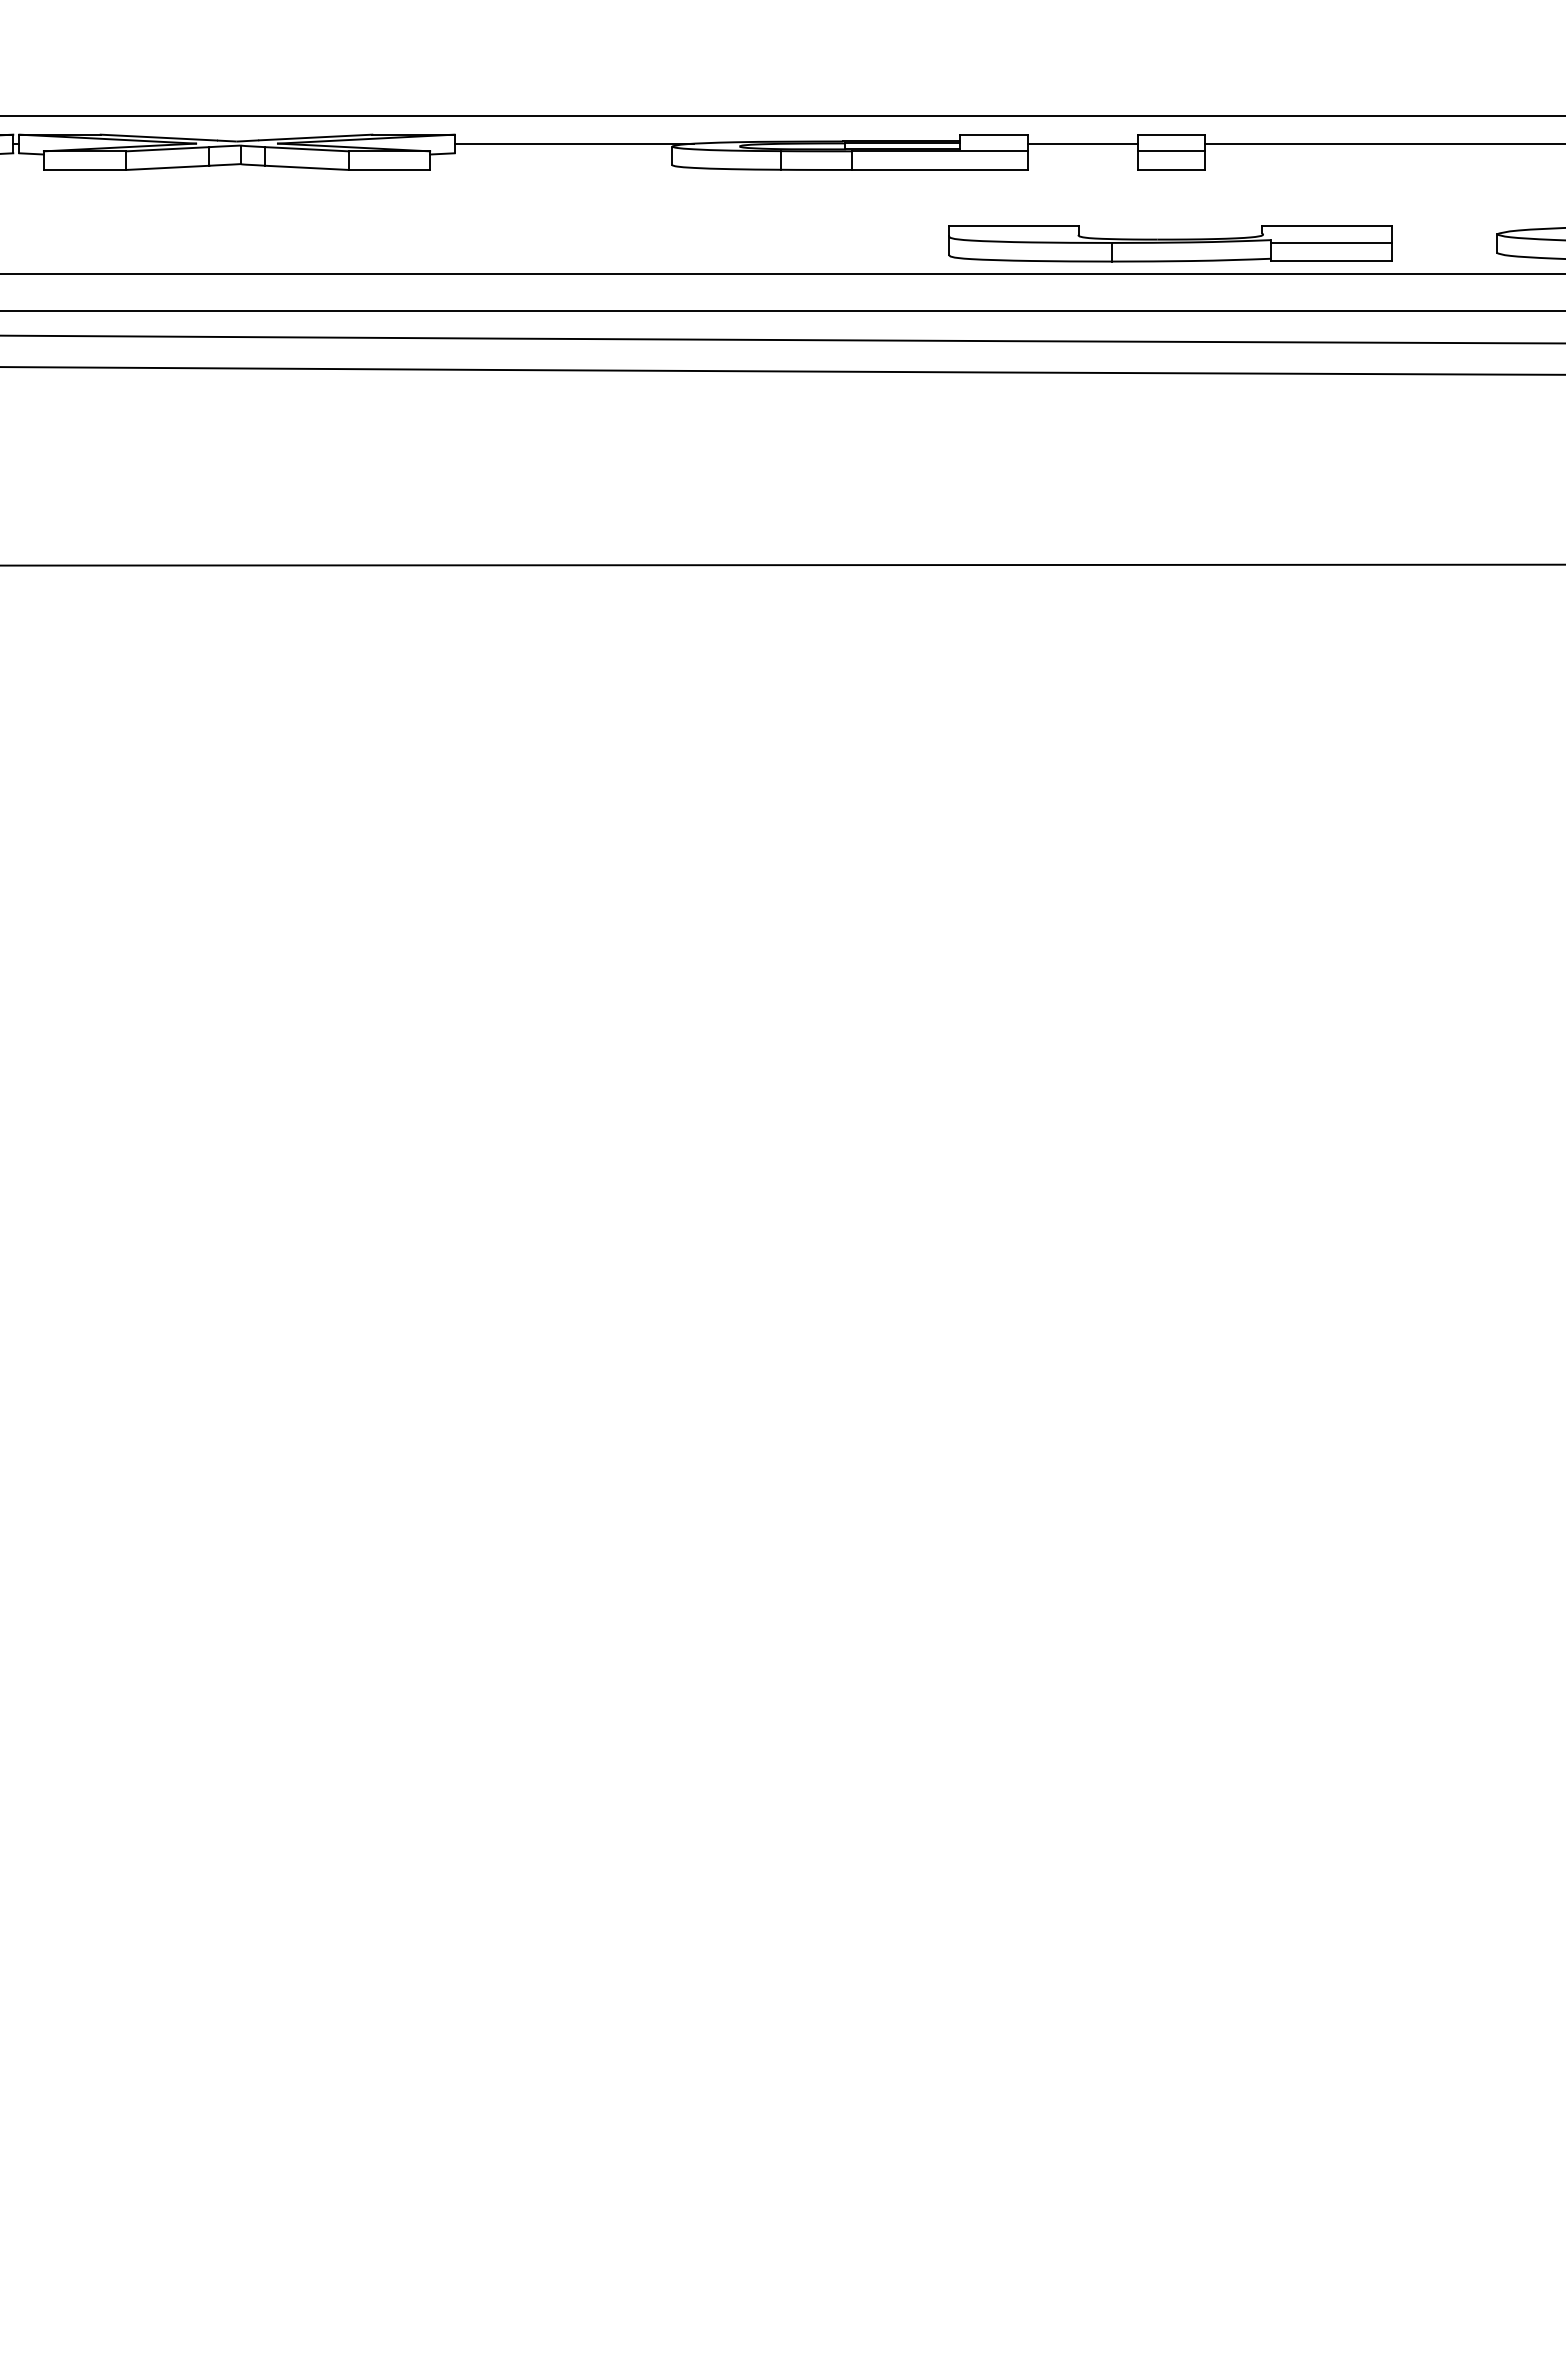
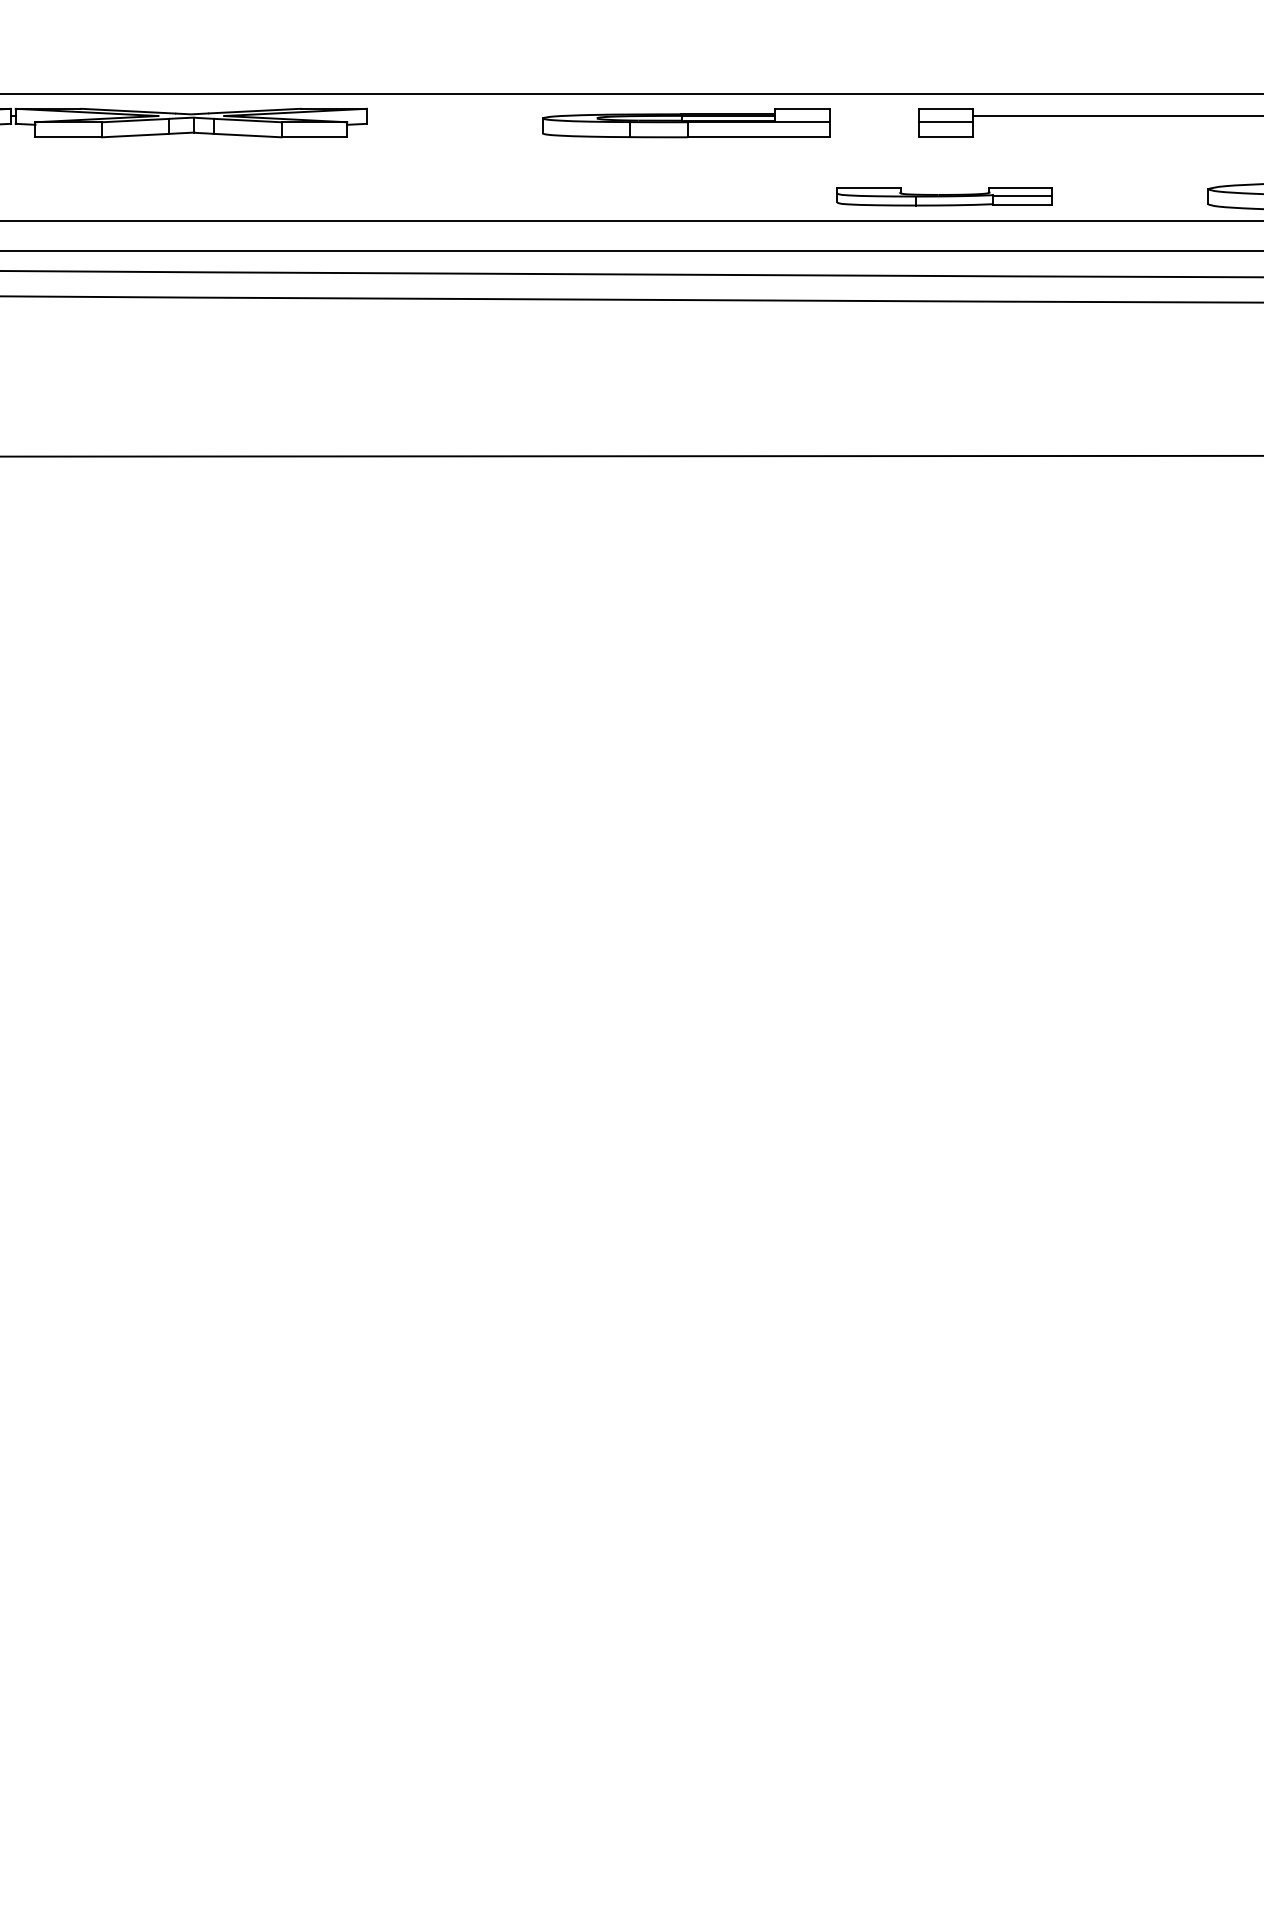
line: (573, 143) -> (462, 115), removed
line: (1082, 143) -> (873, 115), removed
part: (1170, 243) -> (944, 196), size x0.6

